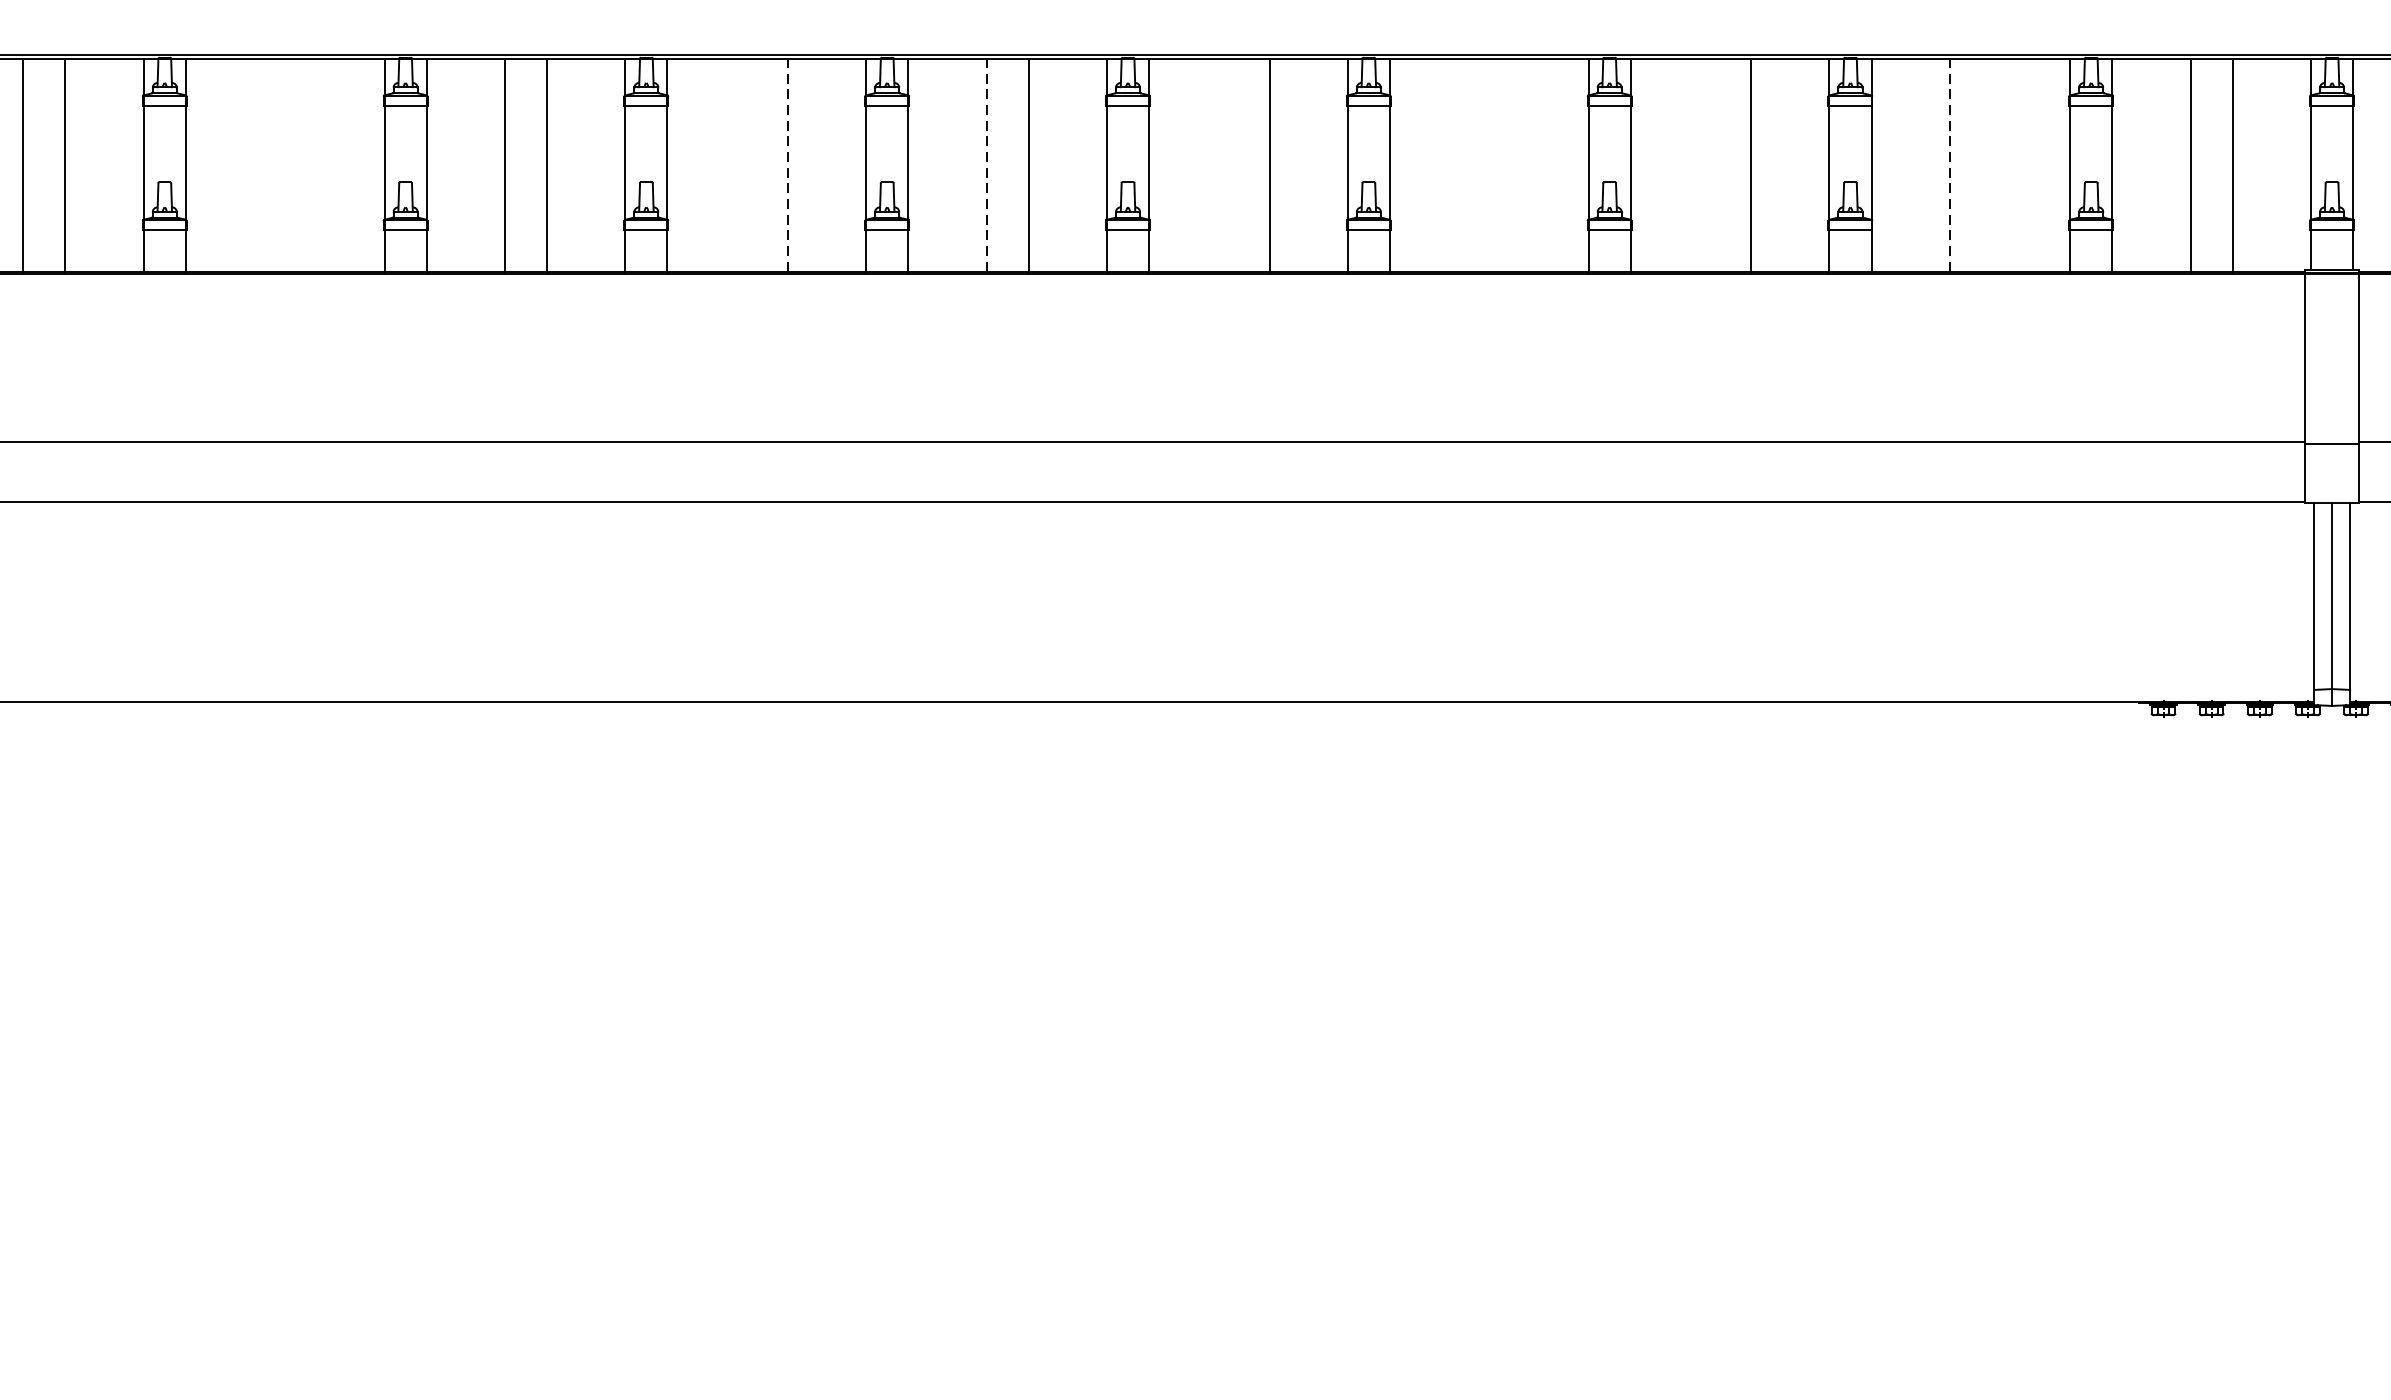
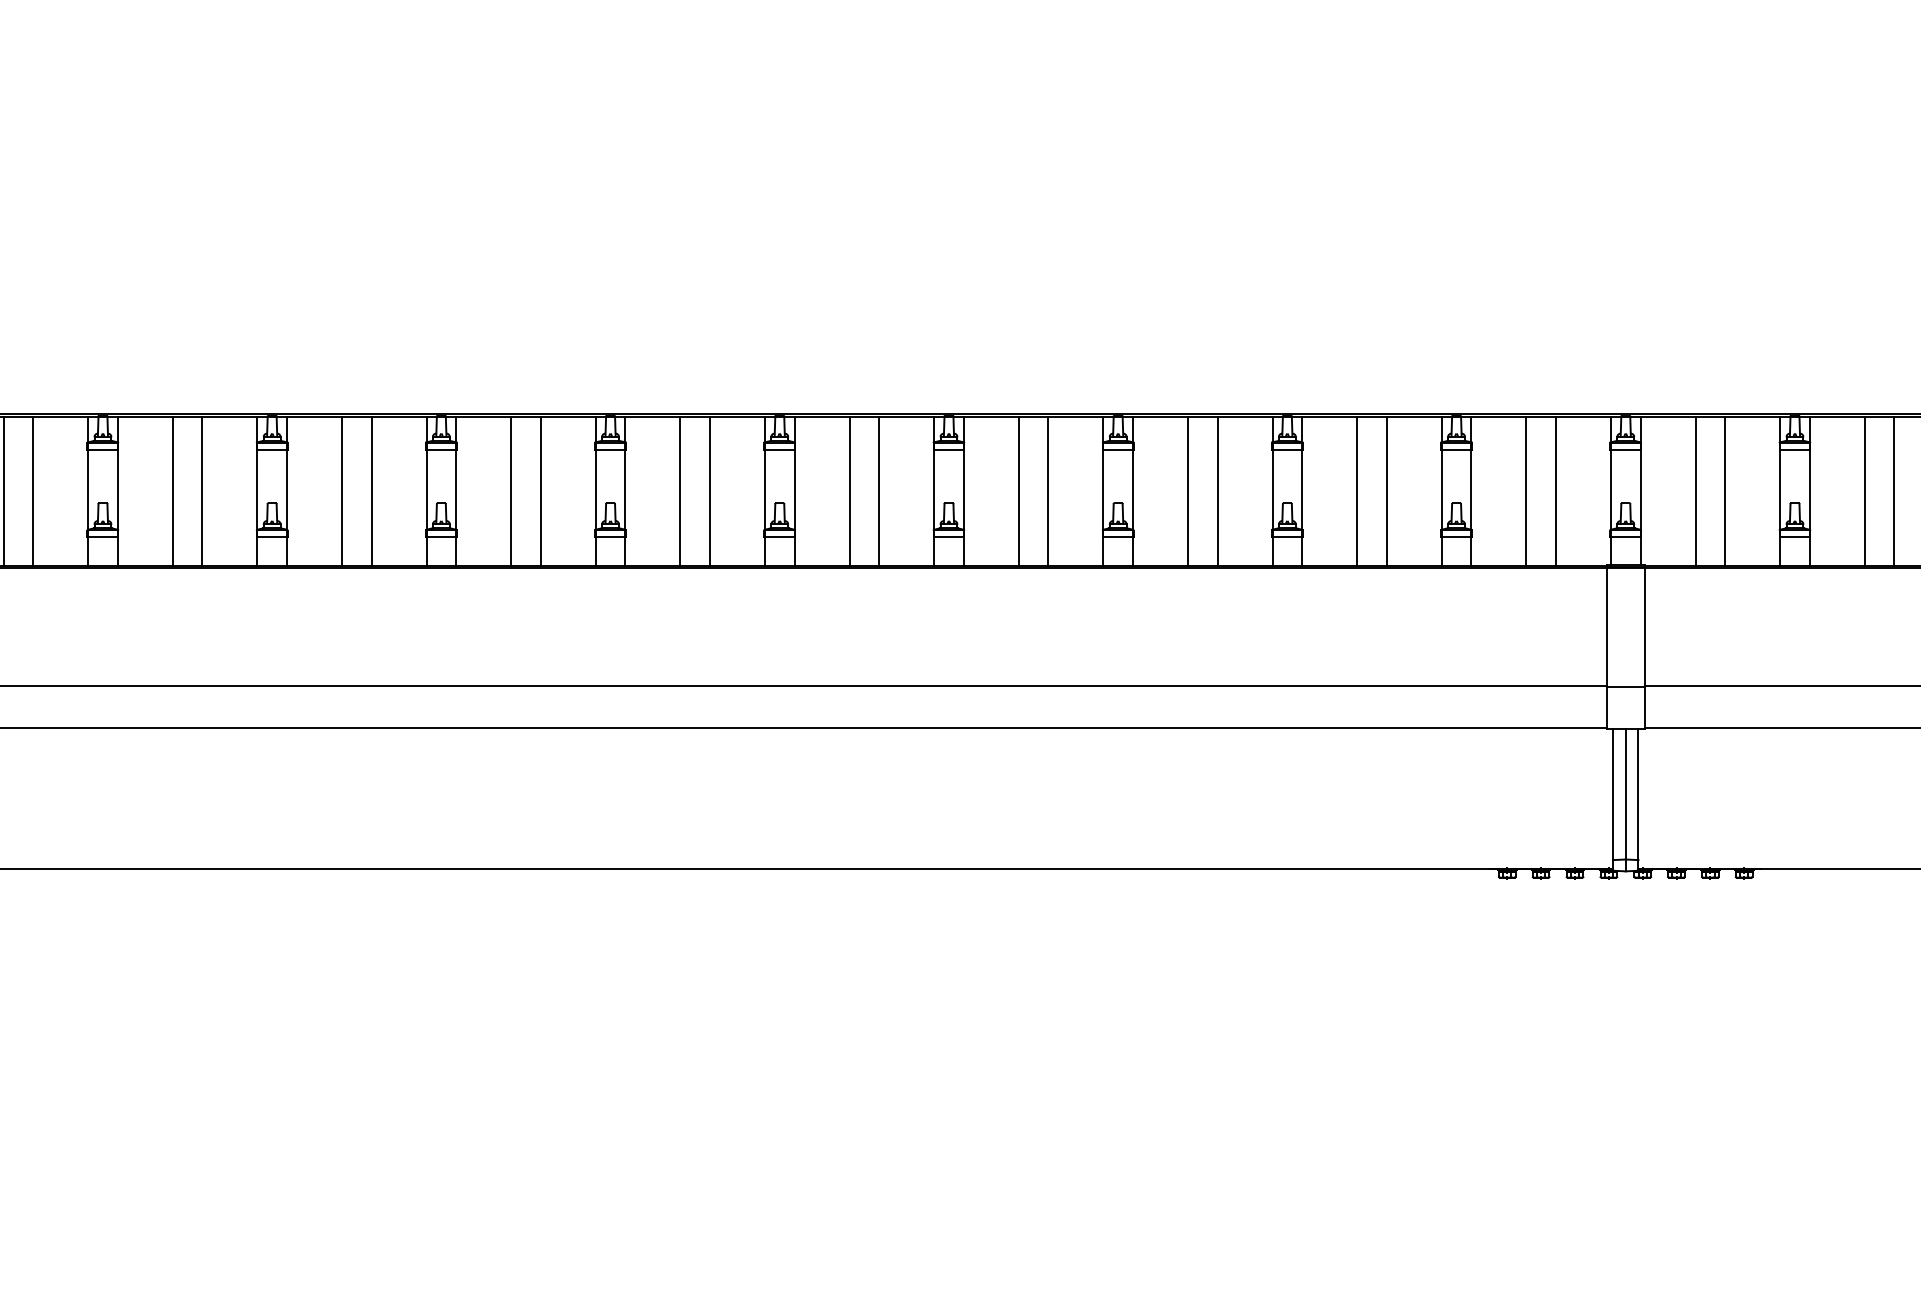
line: (263, 165) -> (172, 491), added
line: (306, 165) -> (202, 491), added
line: (746, 165) -> (511, 491), added
line: (787, 165) -> (540, 491), dashed -> solid
line: (986, 165) -> (680, 491), dashed -> solid
line: (1227, 165) -> (849, 491), added
line: (1467, 165) -> (1018, 491), added
line: (1510, 165) -> (1048, 491), added
line: (1708, 165) -> (1187, 491), added
line: (1950, 165) -> (1357, 491), dashed -> solid
line: (1991, 165) -> (1386, 491), added

